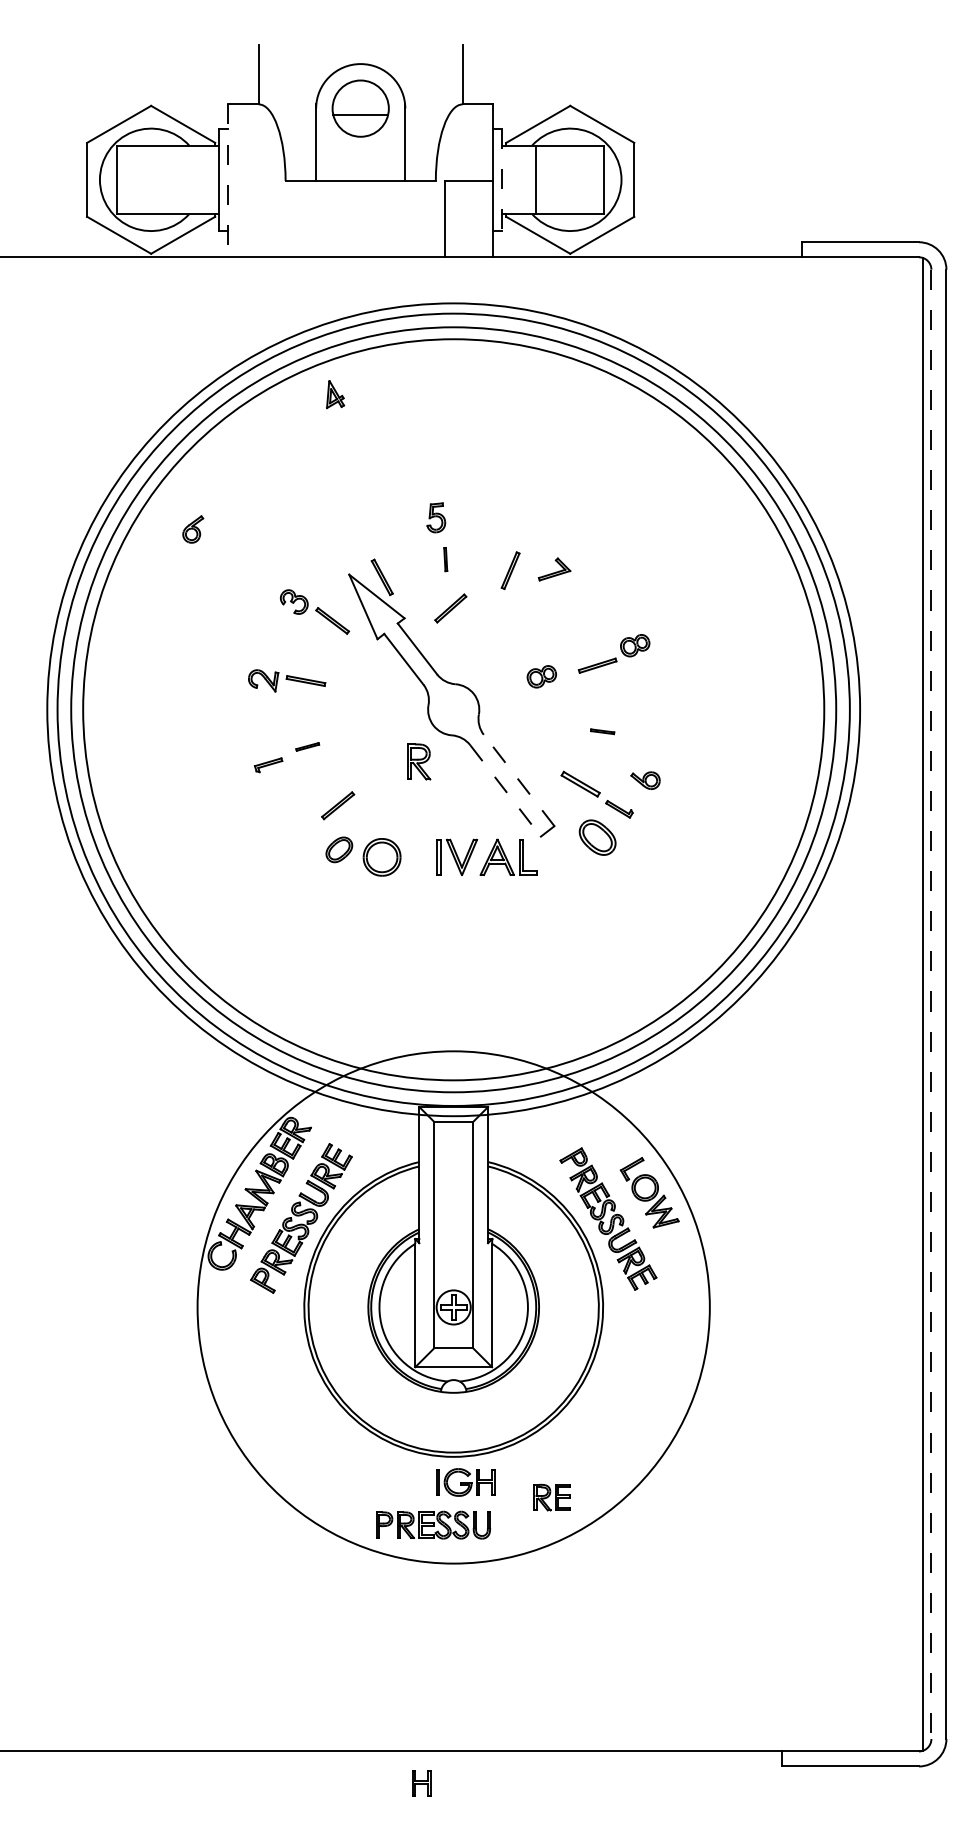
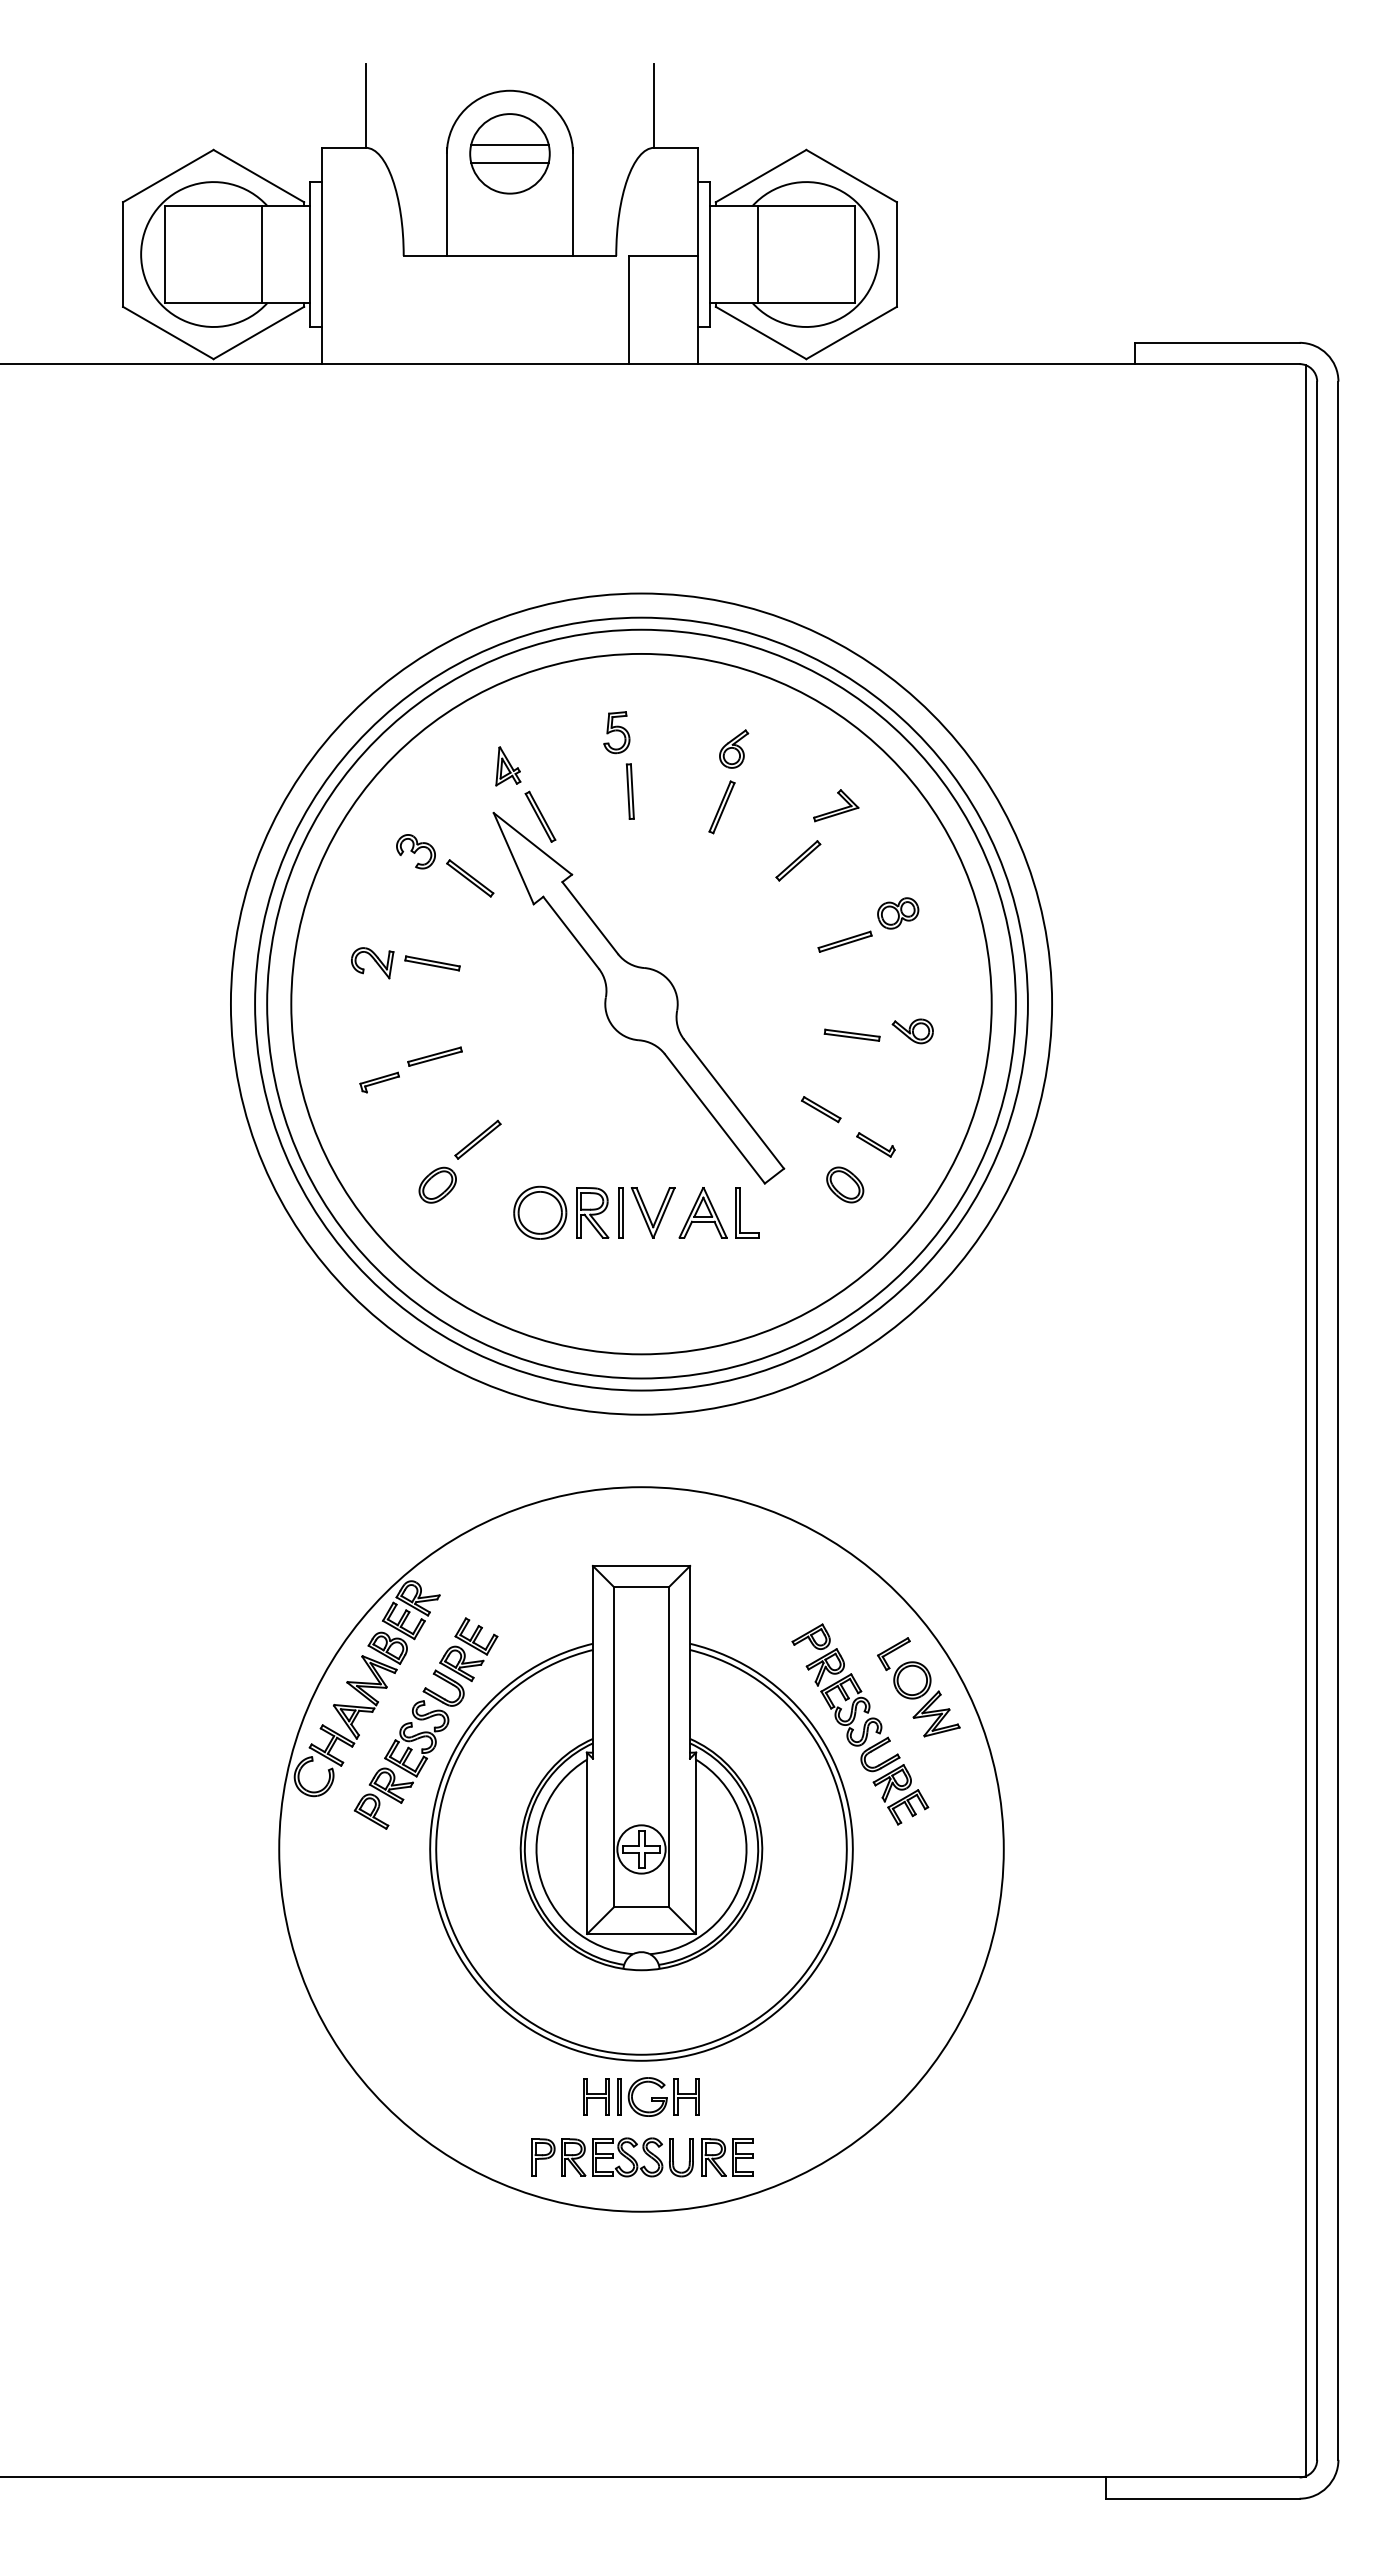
line: (360, 102) -> (509, 144), added
line: (185, 179) -> (261, 254), added
line: (501, 180) -> (709, 255), dashed -> solid
line: (228, 181) -> (322, 256), dashed -> solid
part: (335, 394) -> (508, 766), moved
part: (193, 529) -> (734, 748), moved
part: (445, 559) -> (629, 791), size x1.67
part: (554, 569) -> (836, 805), moved
part: (450, 608) -> (798, 860), moved
part: (542, 676) -> (766, 957), removed
circle: (453, 709) -> (641, 1003), size x0.62
circle: (453, 709) -> (641, 1003), size x0.71
circle: (453, 709) -> (641, 1003), size x0.71
circle: (453, 709) -> (641, 1003), size x0.71
part: (602, 731) -> (851, 1034), size x1.67
part: (307, 746) -> (434, 1056), size x1.67
part: (419, 761) -> (592, 1212), moved
line: (519, 780) -> (734, 1104), dashed -> solid
part: (645, 780) -> (912, 1031), moved
part: (580, 784) -> (821, 1109), size x0.71
line: (505, 790) -> (714, 1118), dashed -> solid
part: (597, 837) -> (845, 1184), size x0.71
part: (339, 849) -> (437, 1184), moved
line: (931, 1004) -> (1317, 1421), dashed -> solid
part: (551, 1497) -> (727, 2157), moved
part: (421, 1783) -> (596, 2096), moved

